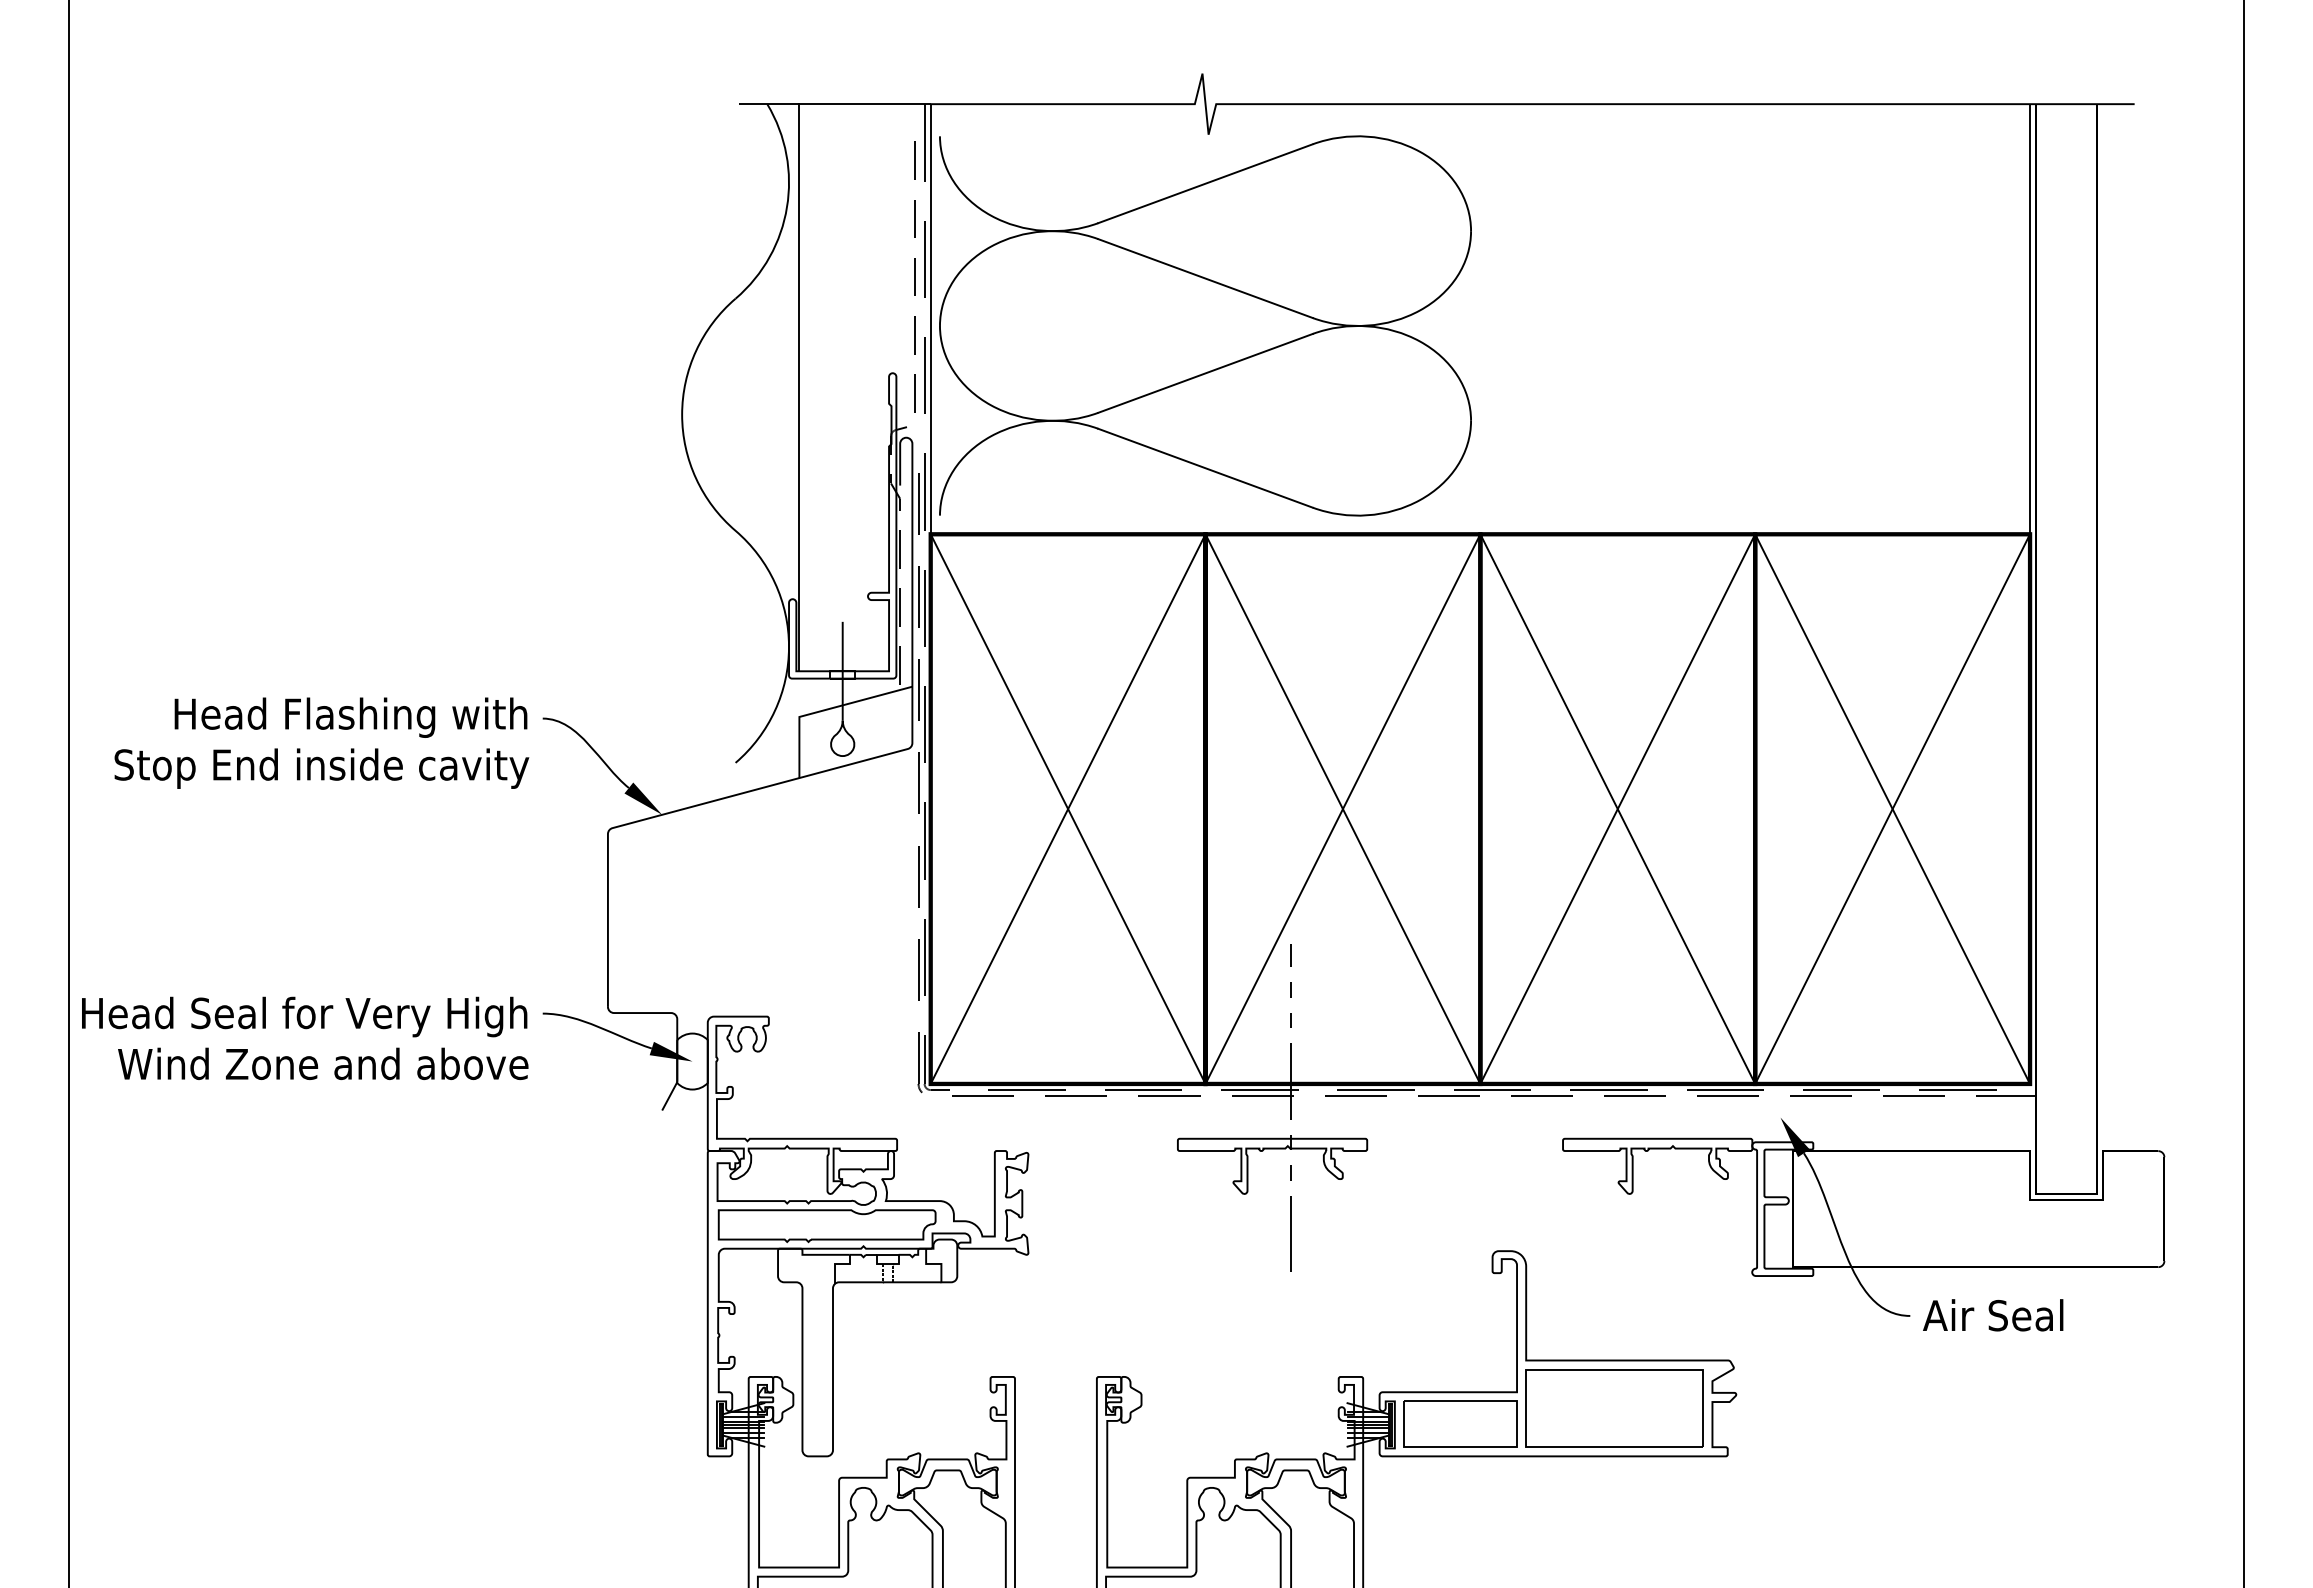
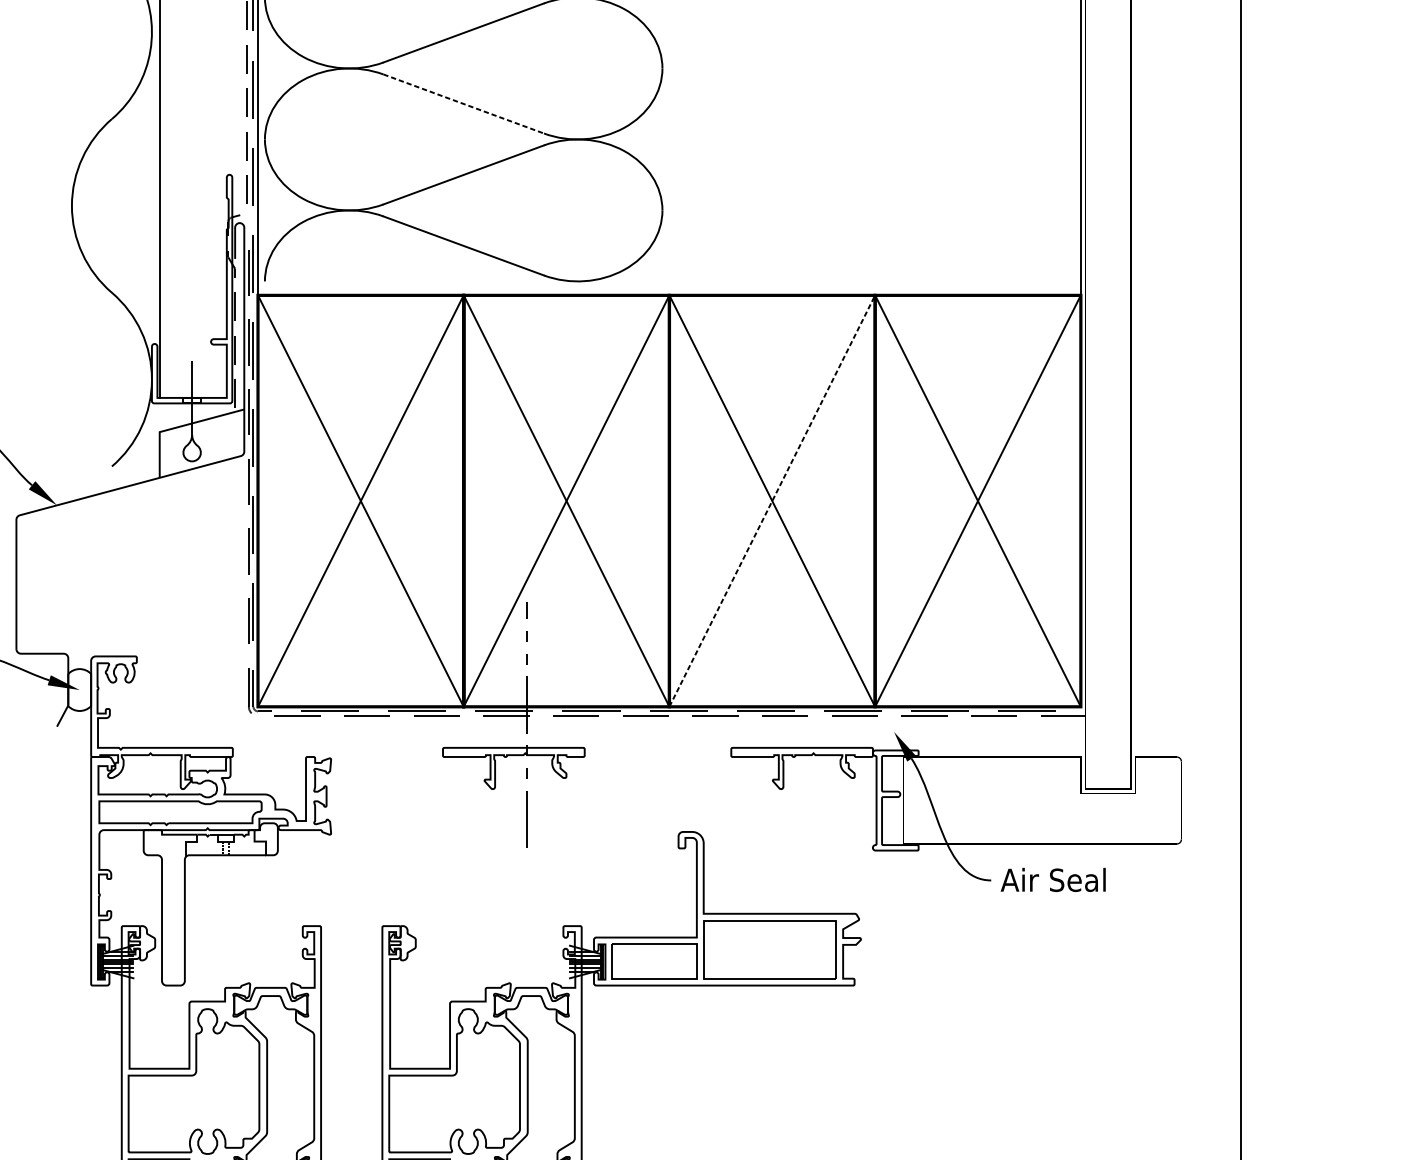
line: (1205, 278) -> (463, 103), solid -> dashed
line: (1618, 808) -> (772, 500), solid -> dashed

